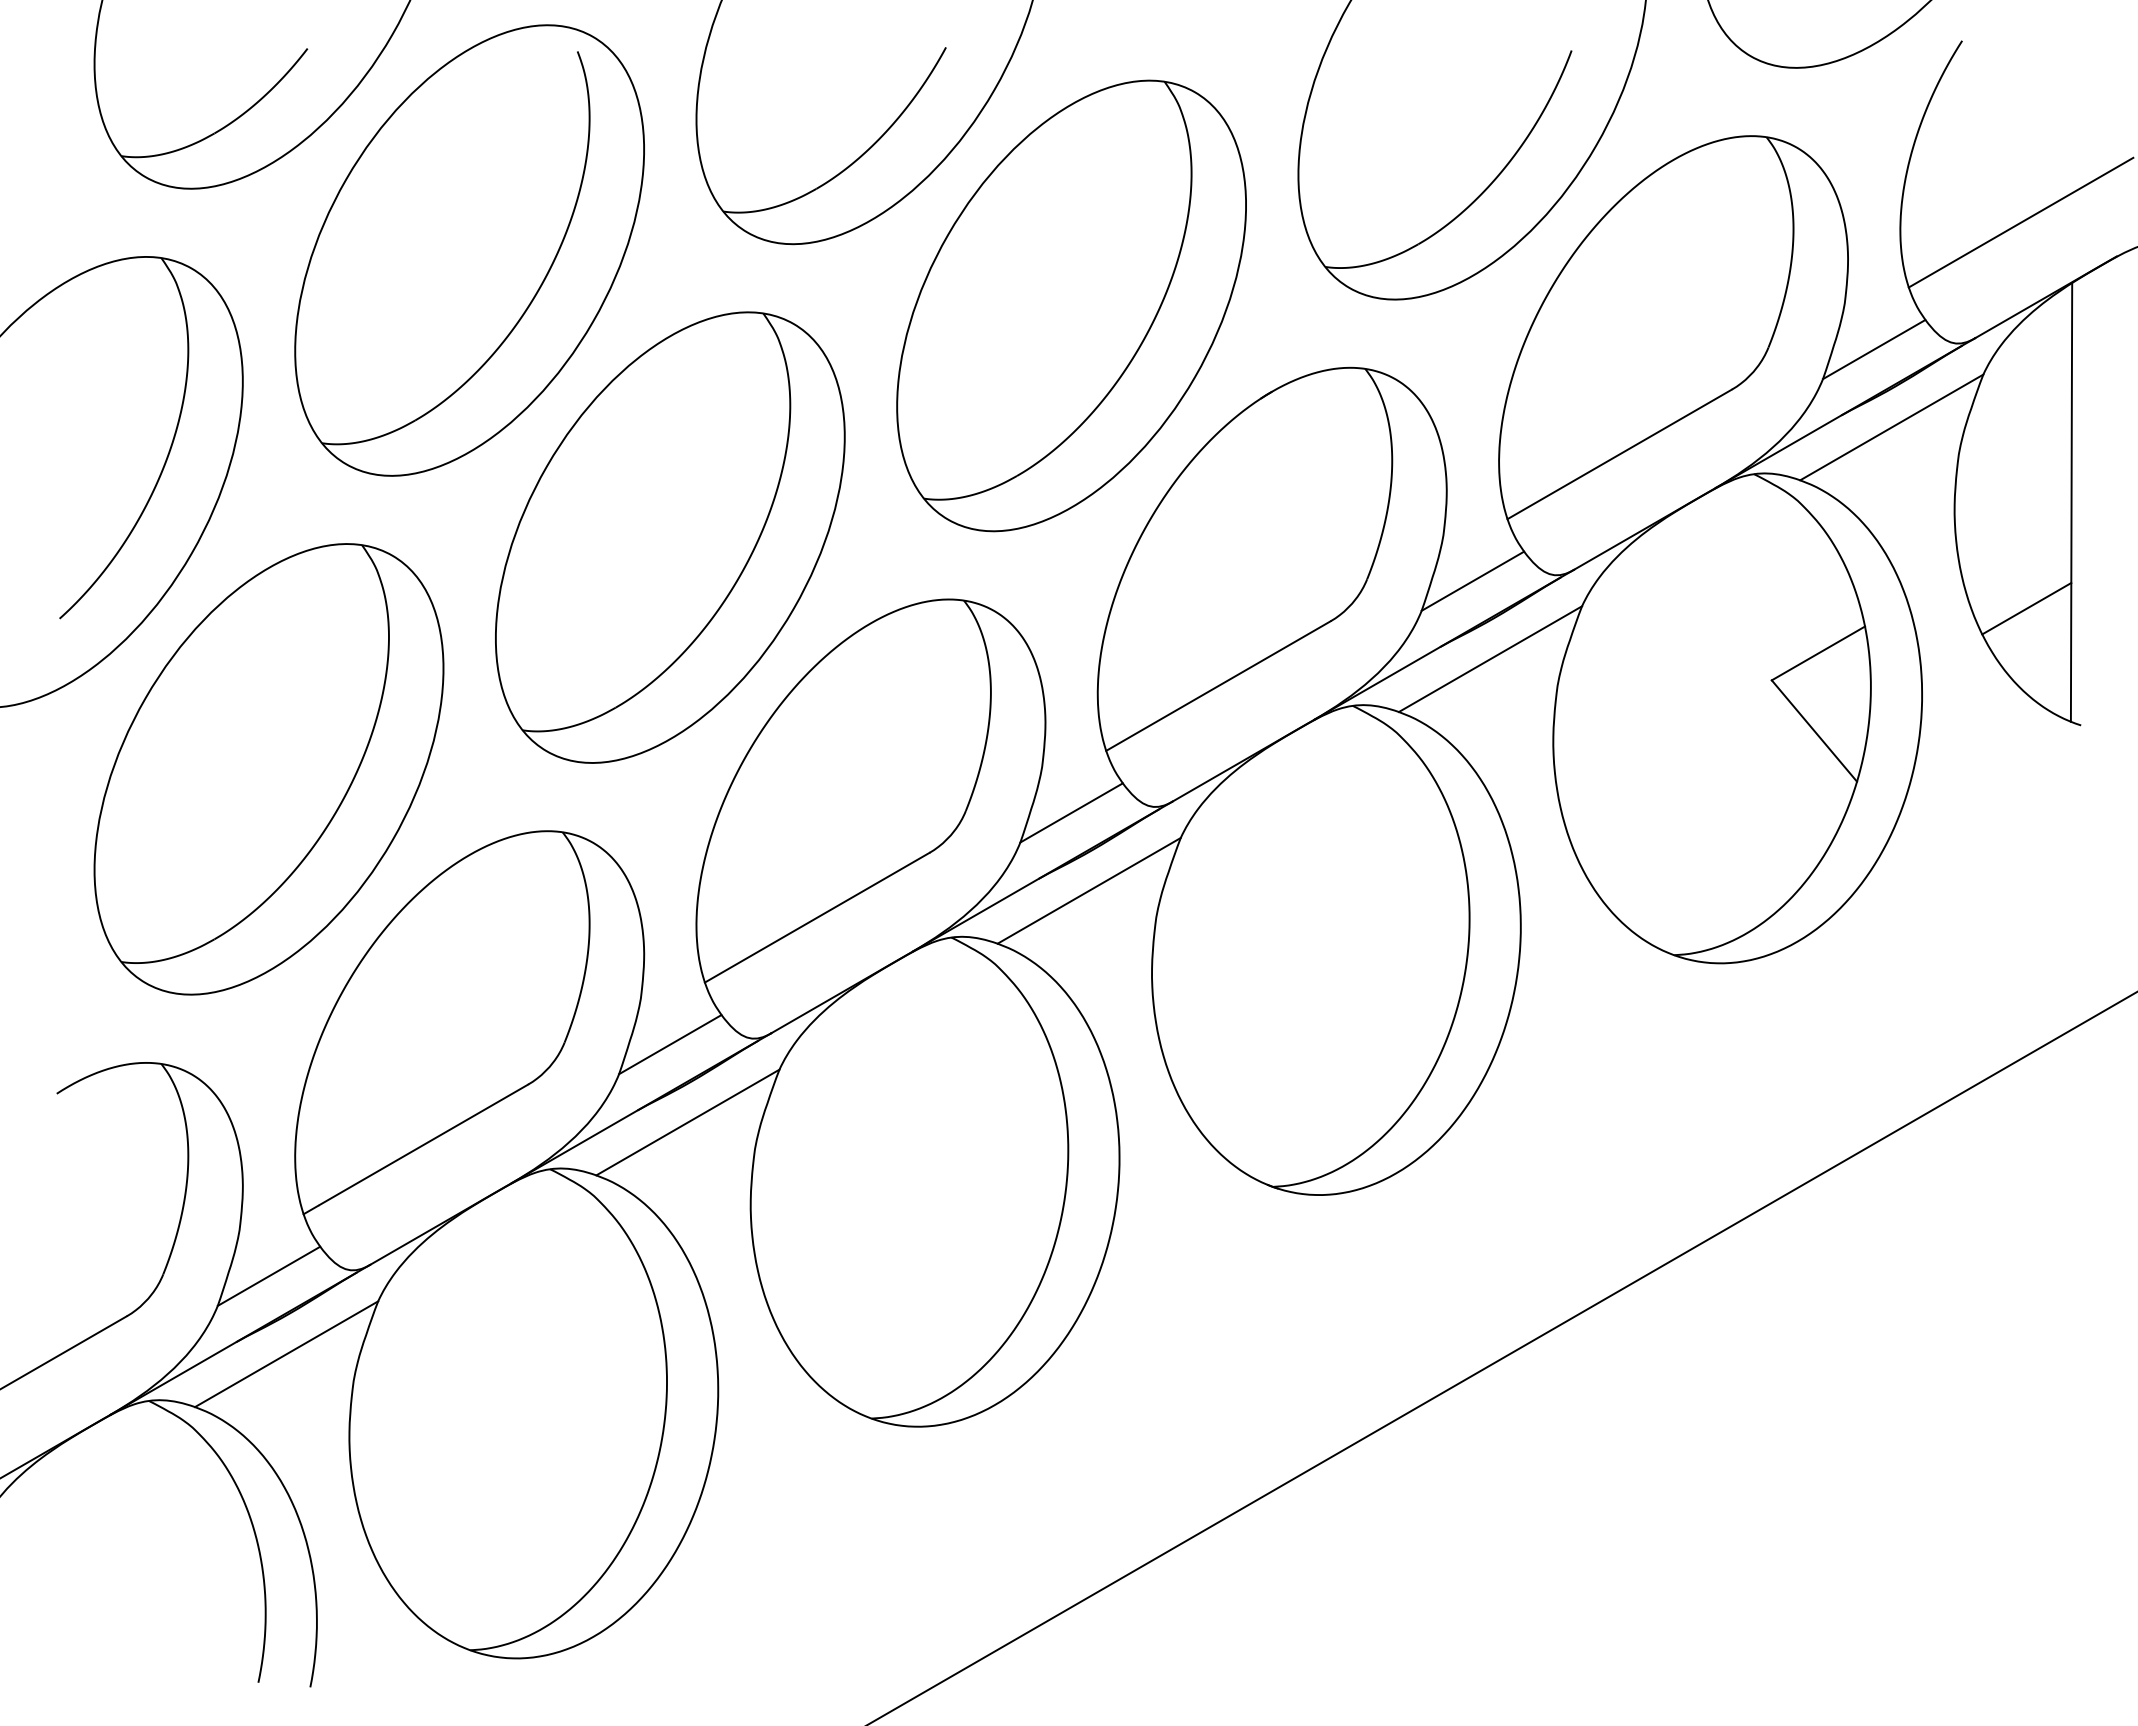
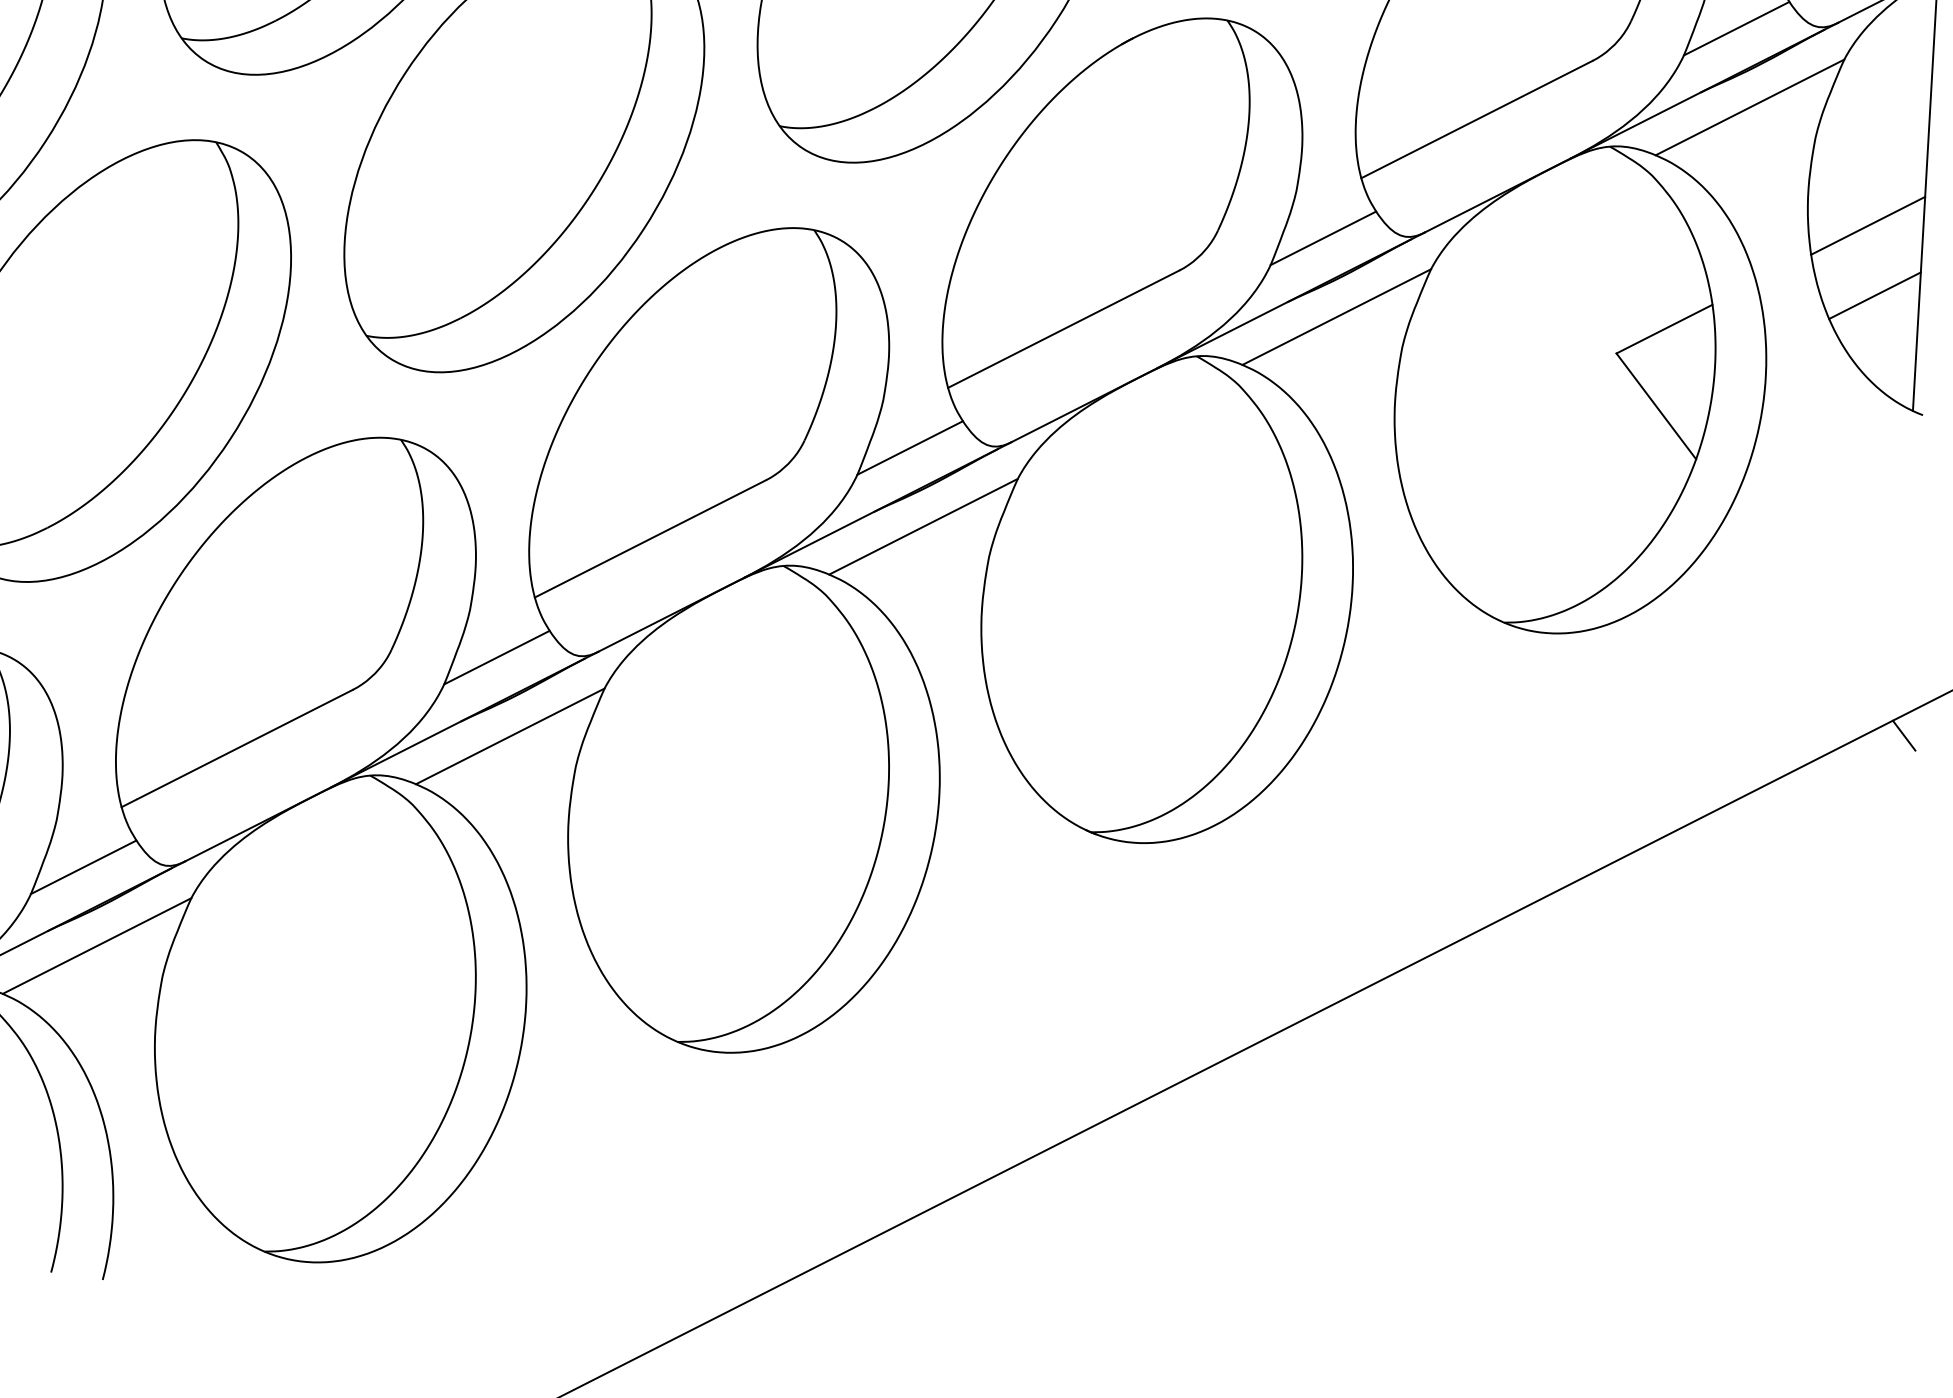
line: (2015, 539) -> (1867, 226), added
line: (2079, 1046) -> (1903, 735), added

